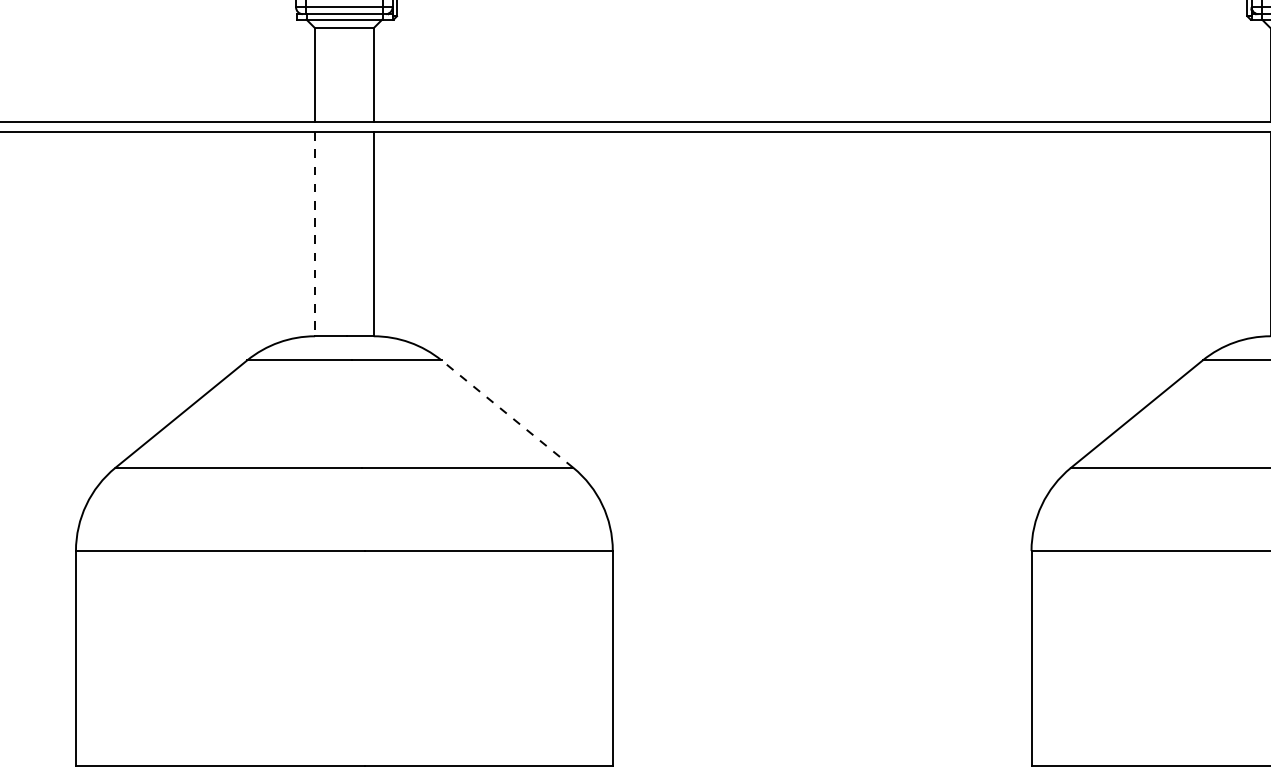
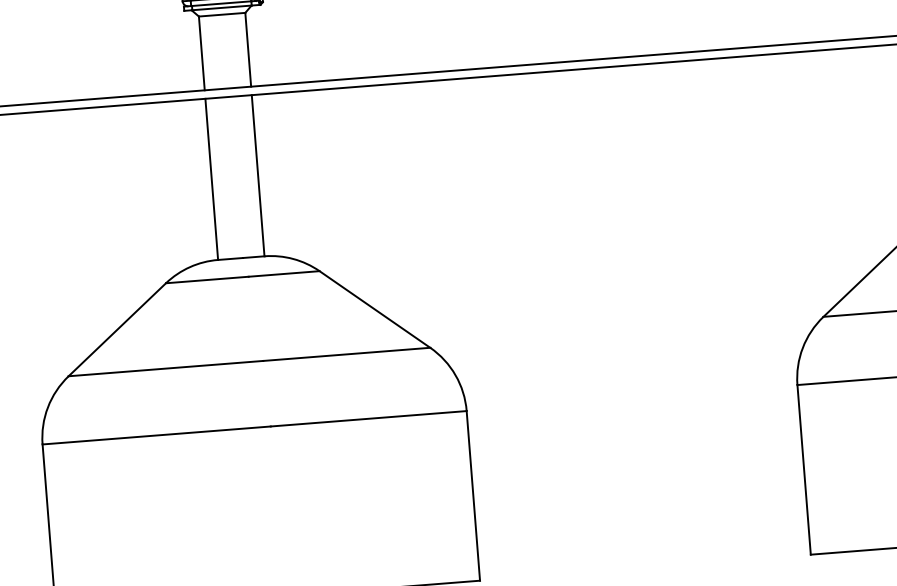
line: (315, 234) -> (212, 179), dashed -> solid
line: (507, 414) -> (375, 309), dashed -> solid

